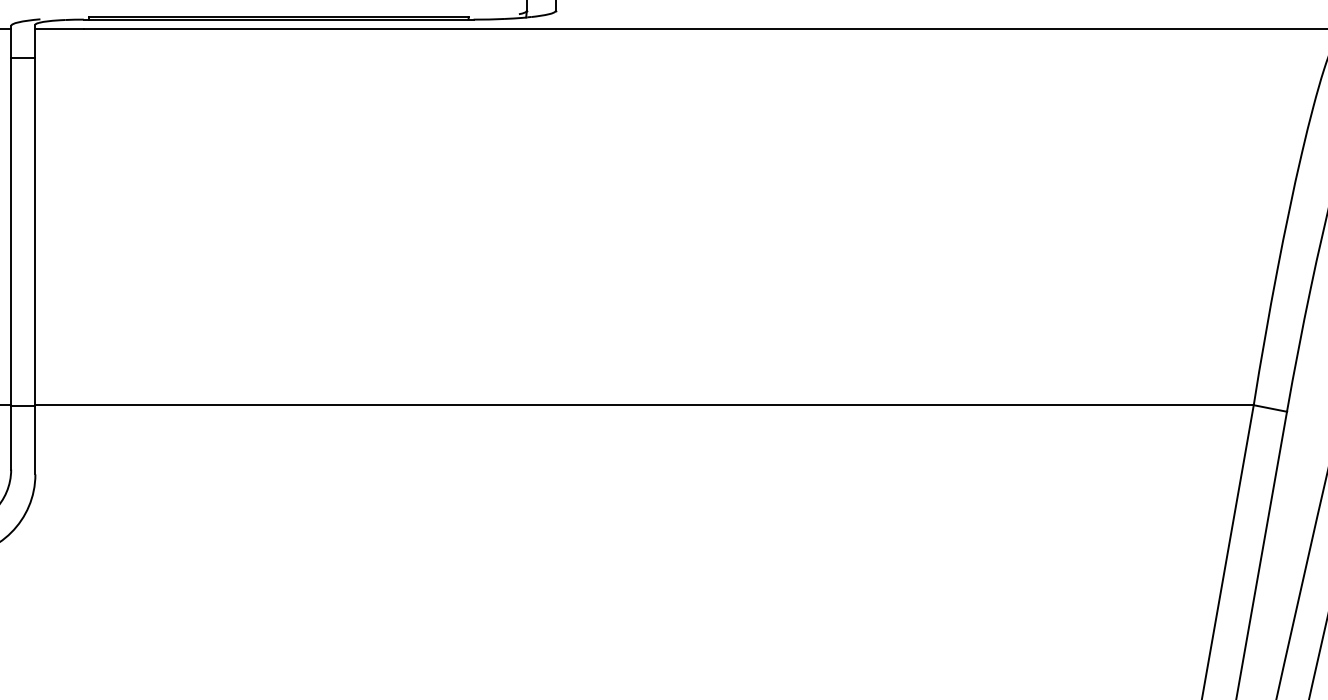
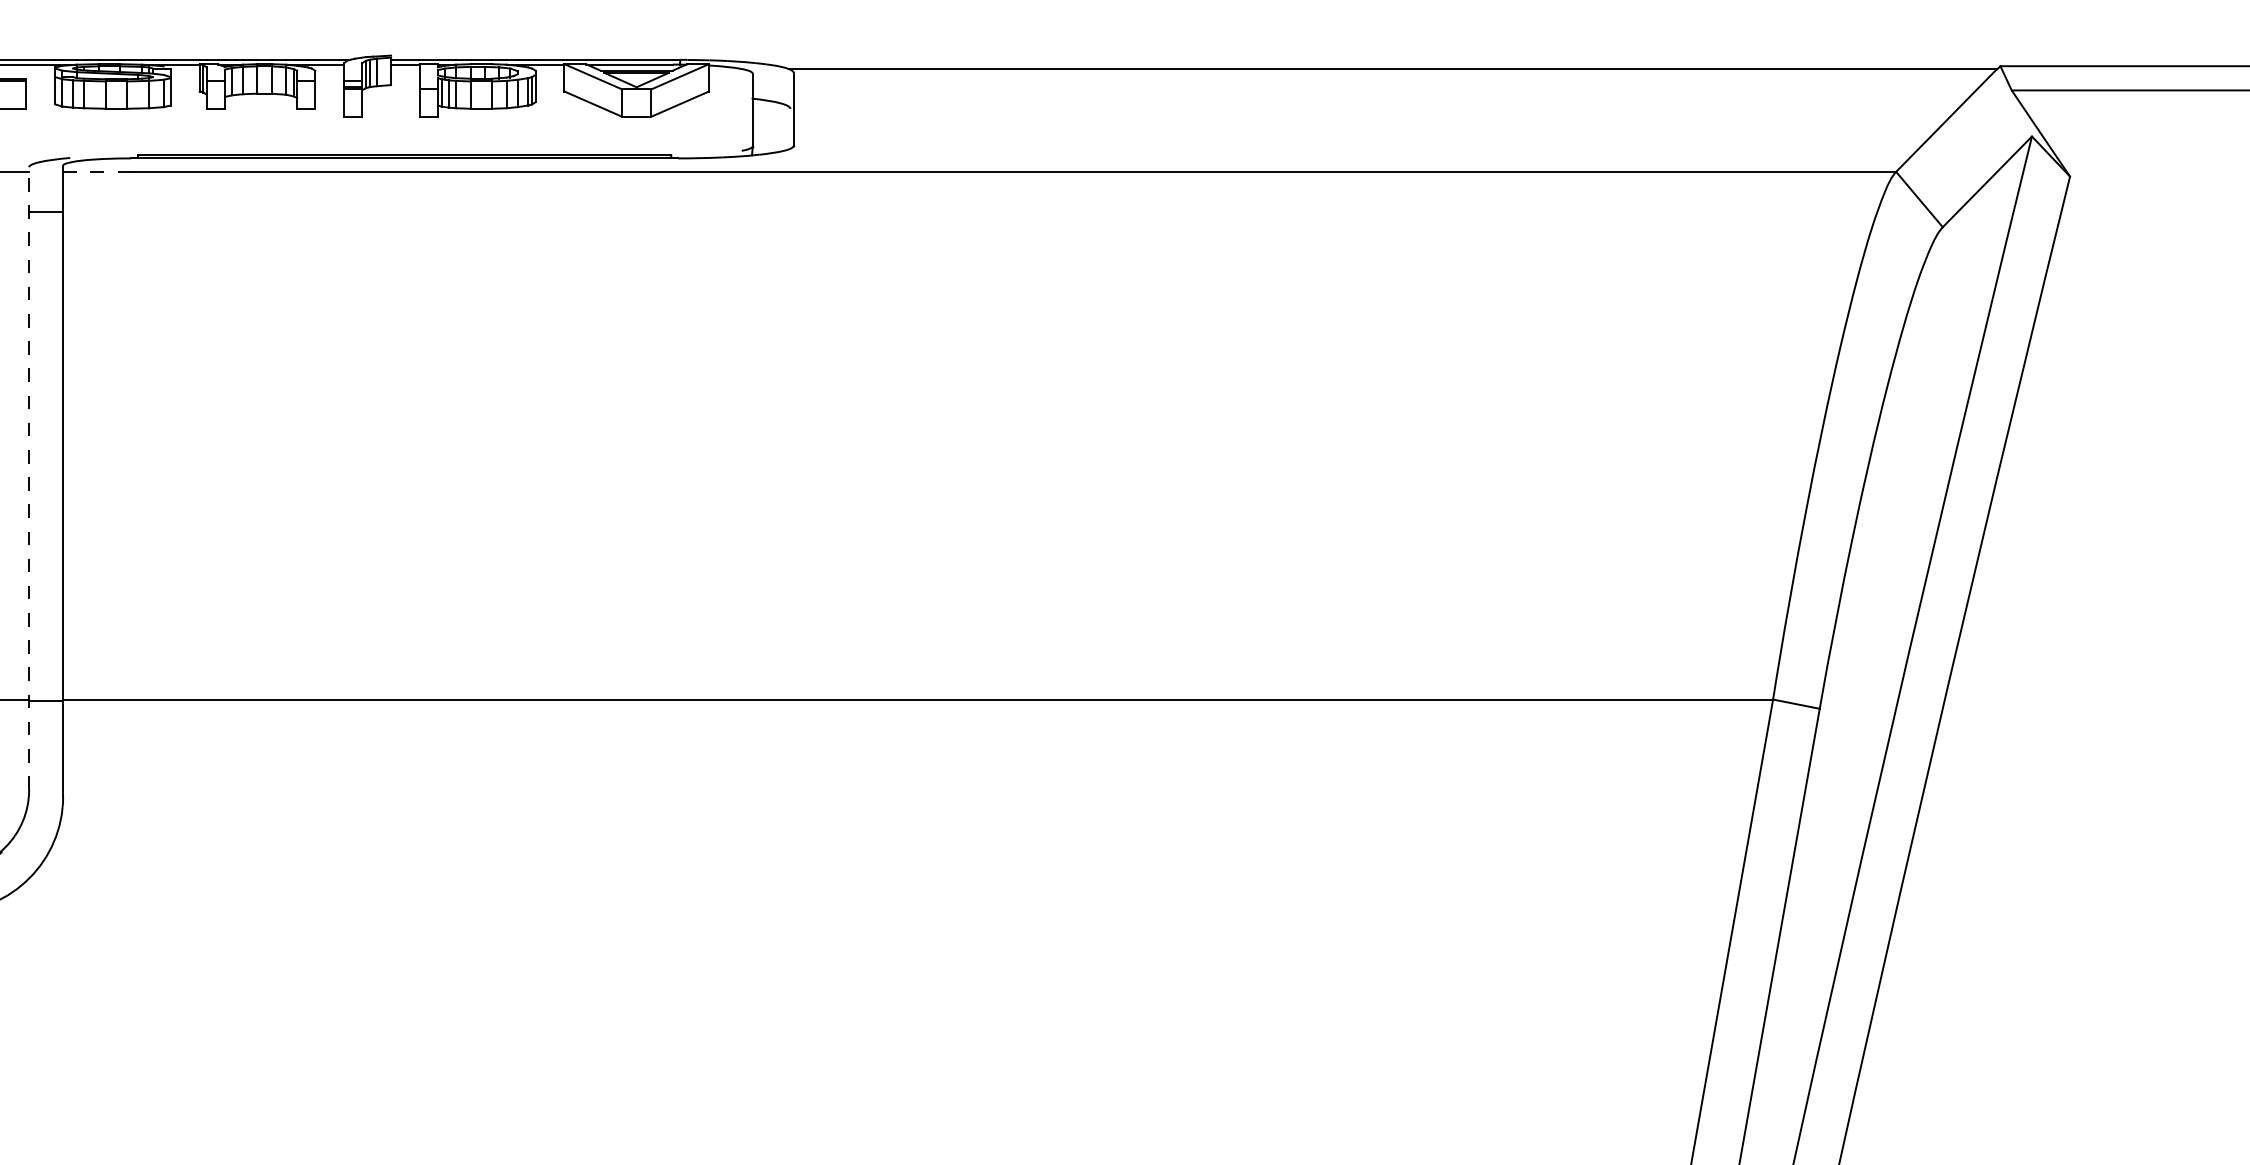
line: (59, 28) -> (97, 171), solid -> dashed
line: (11, 247) -> (29, 478), solid -> dashed

